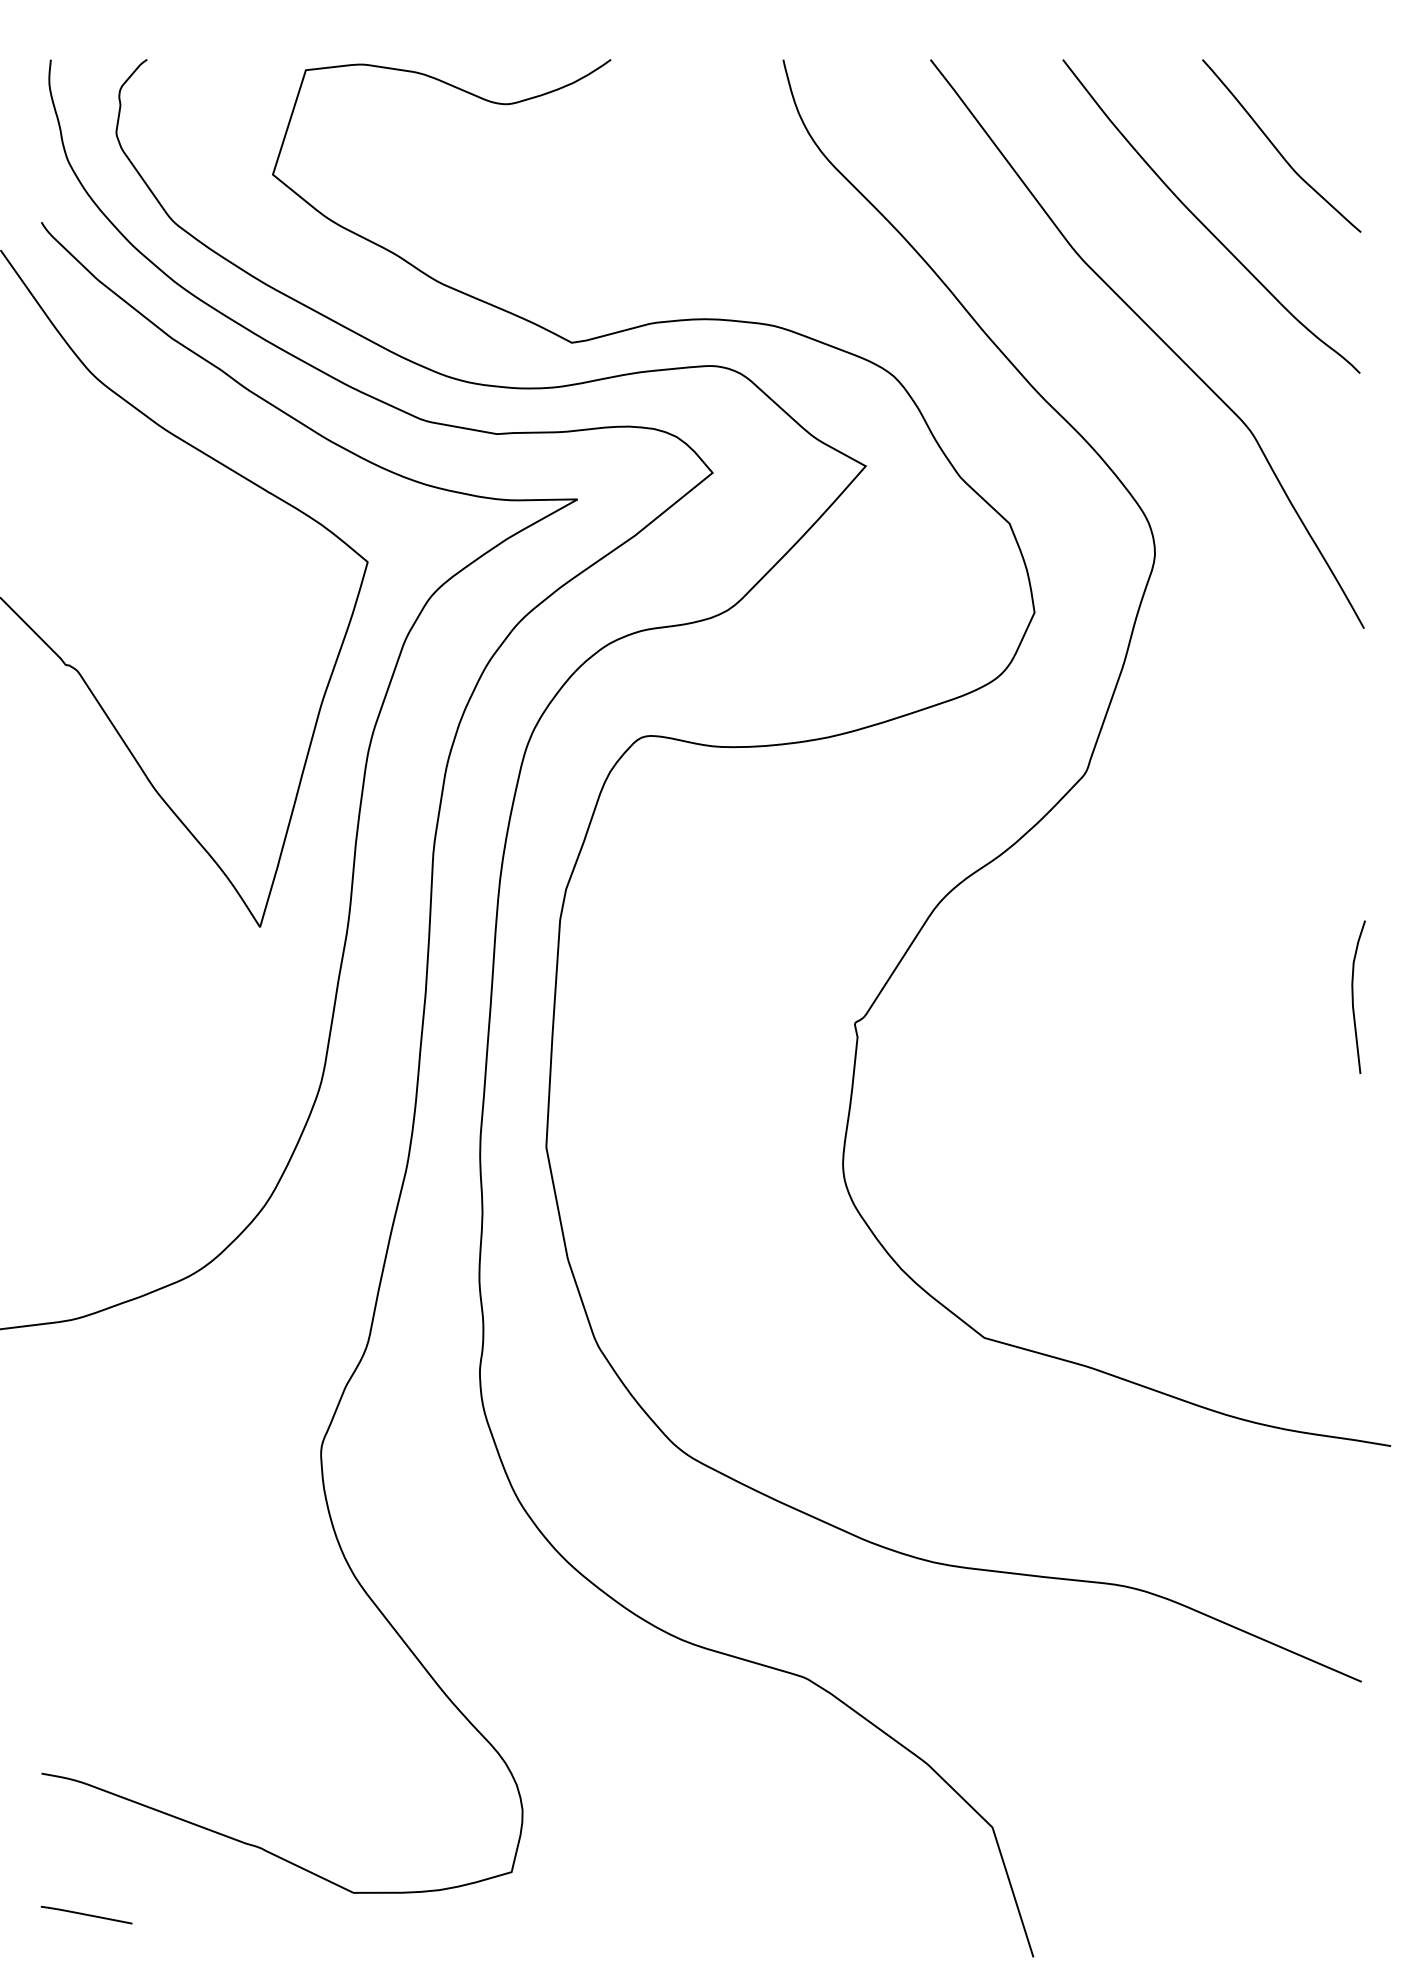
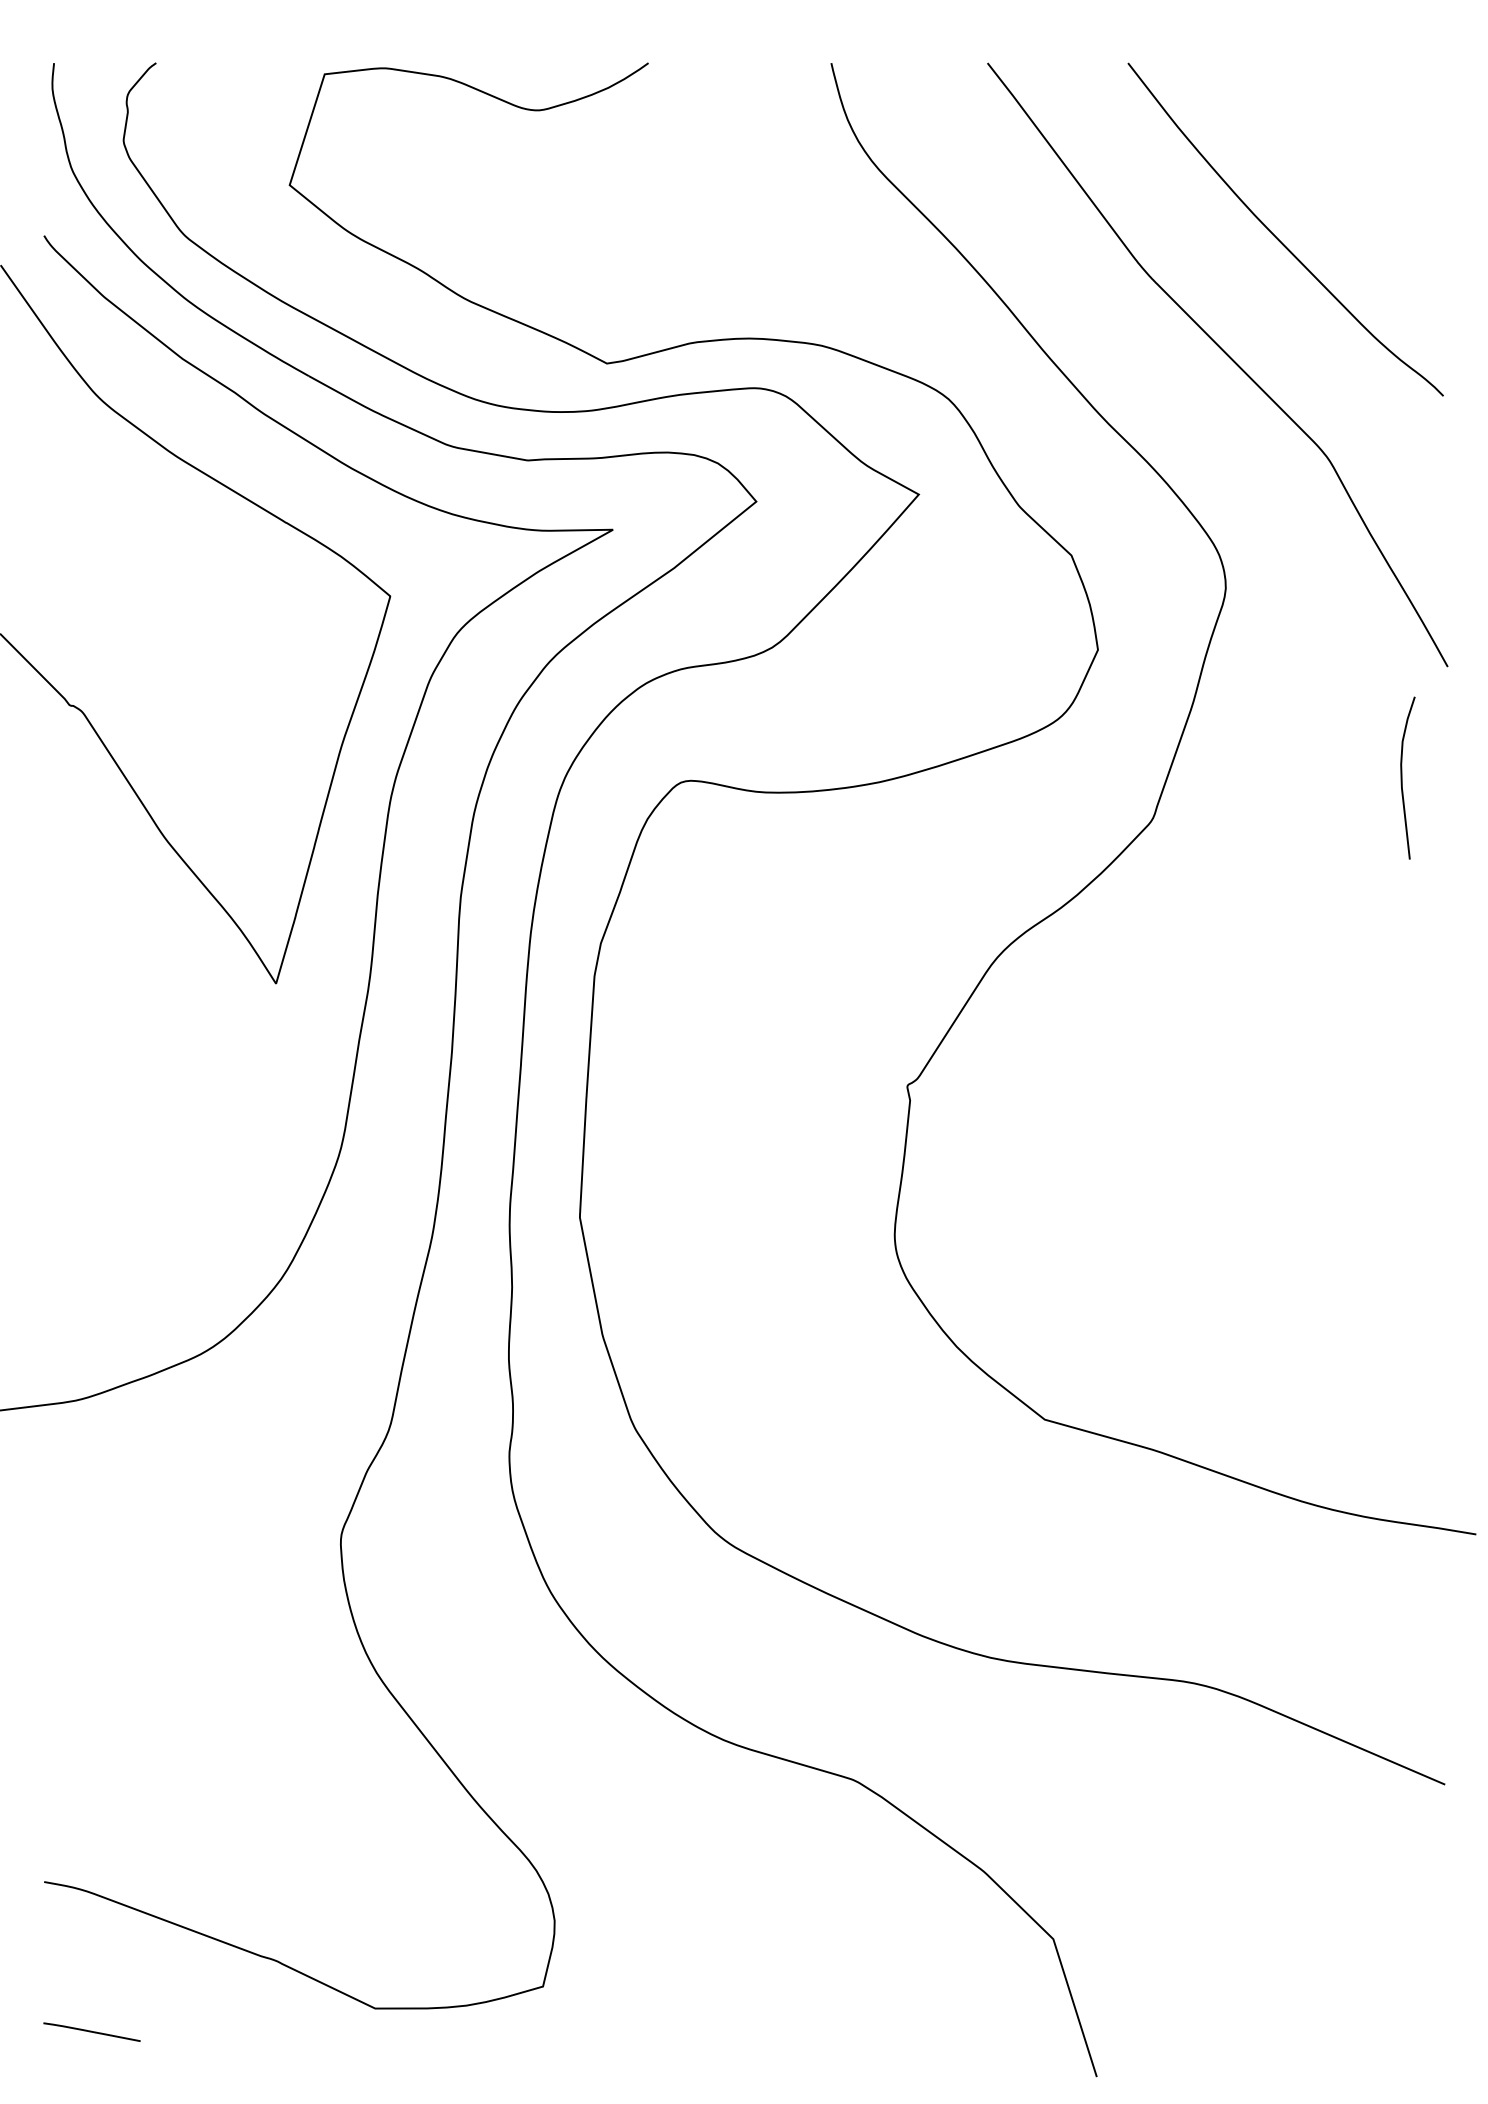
curve: (1277, 148) -> (1355, 157), removed
curve: (1353, 996) -> (1402, 777), moved

